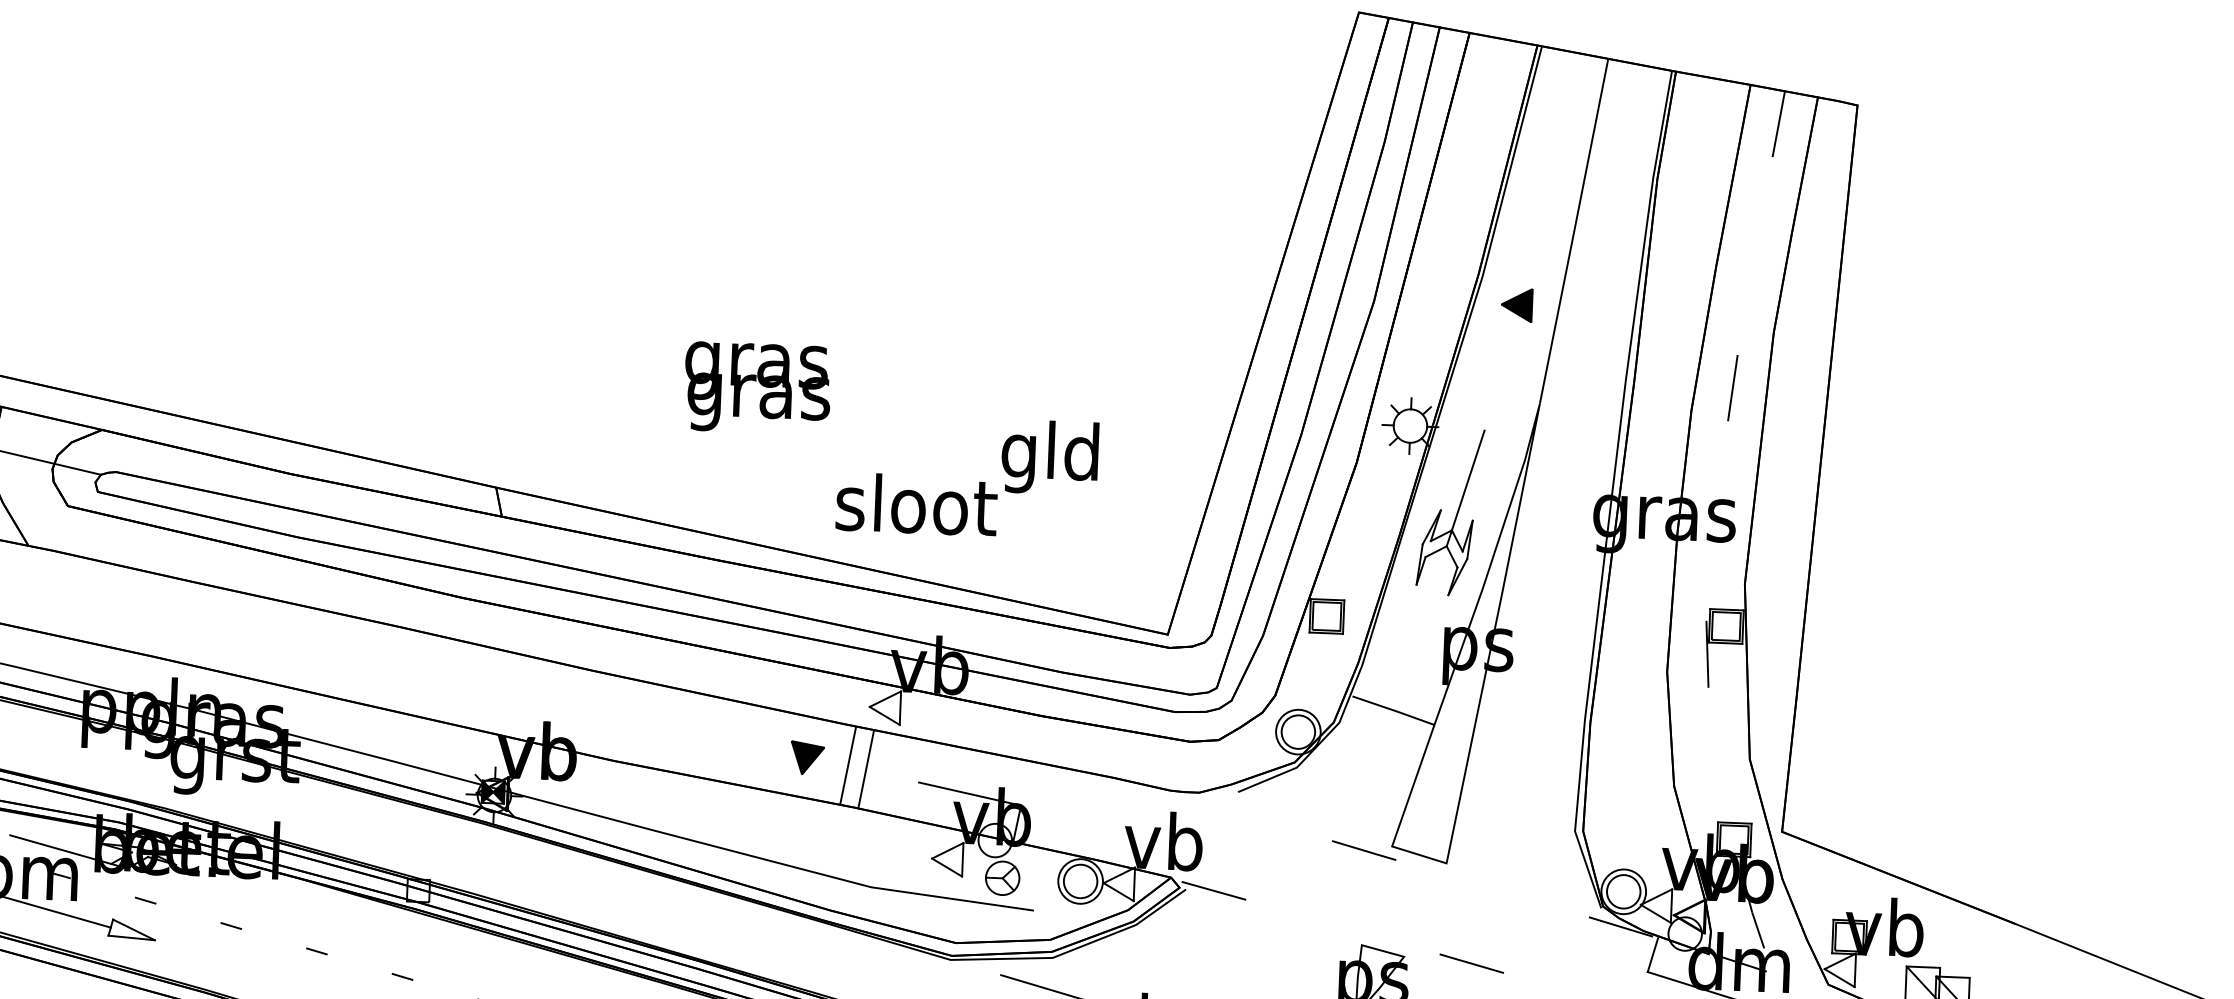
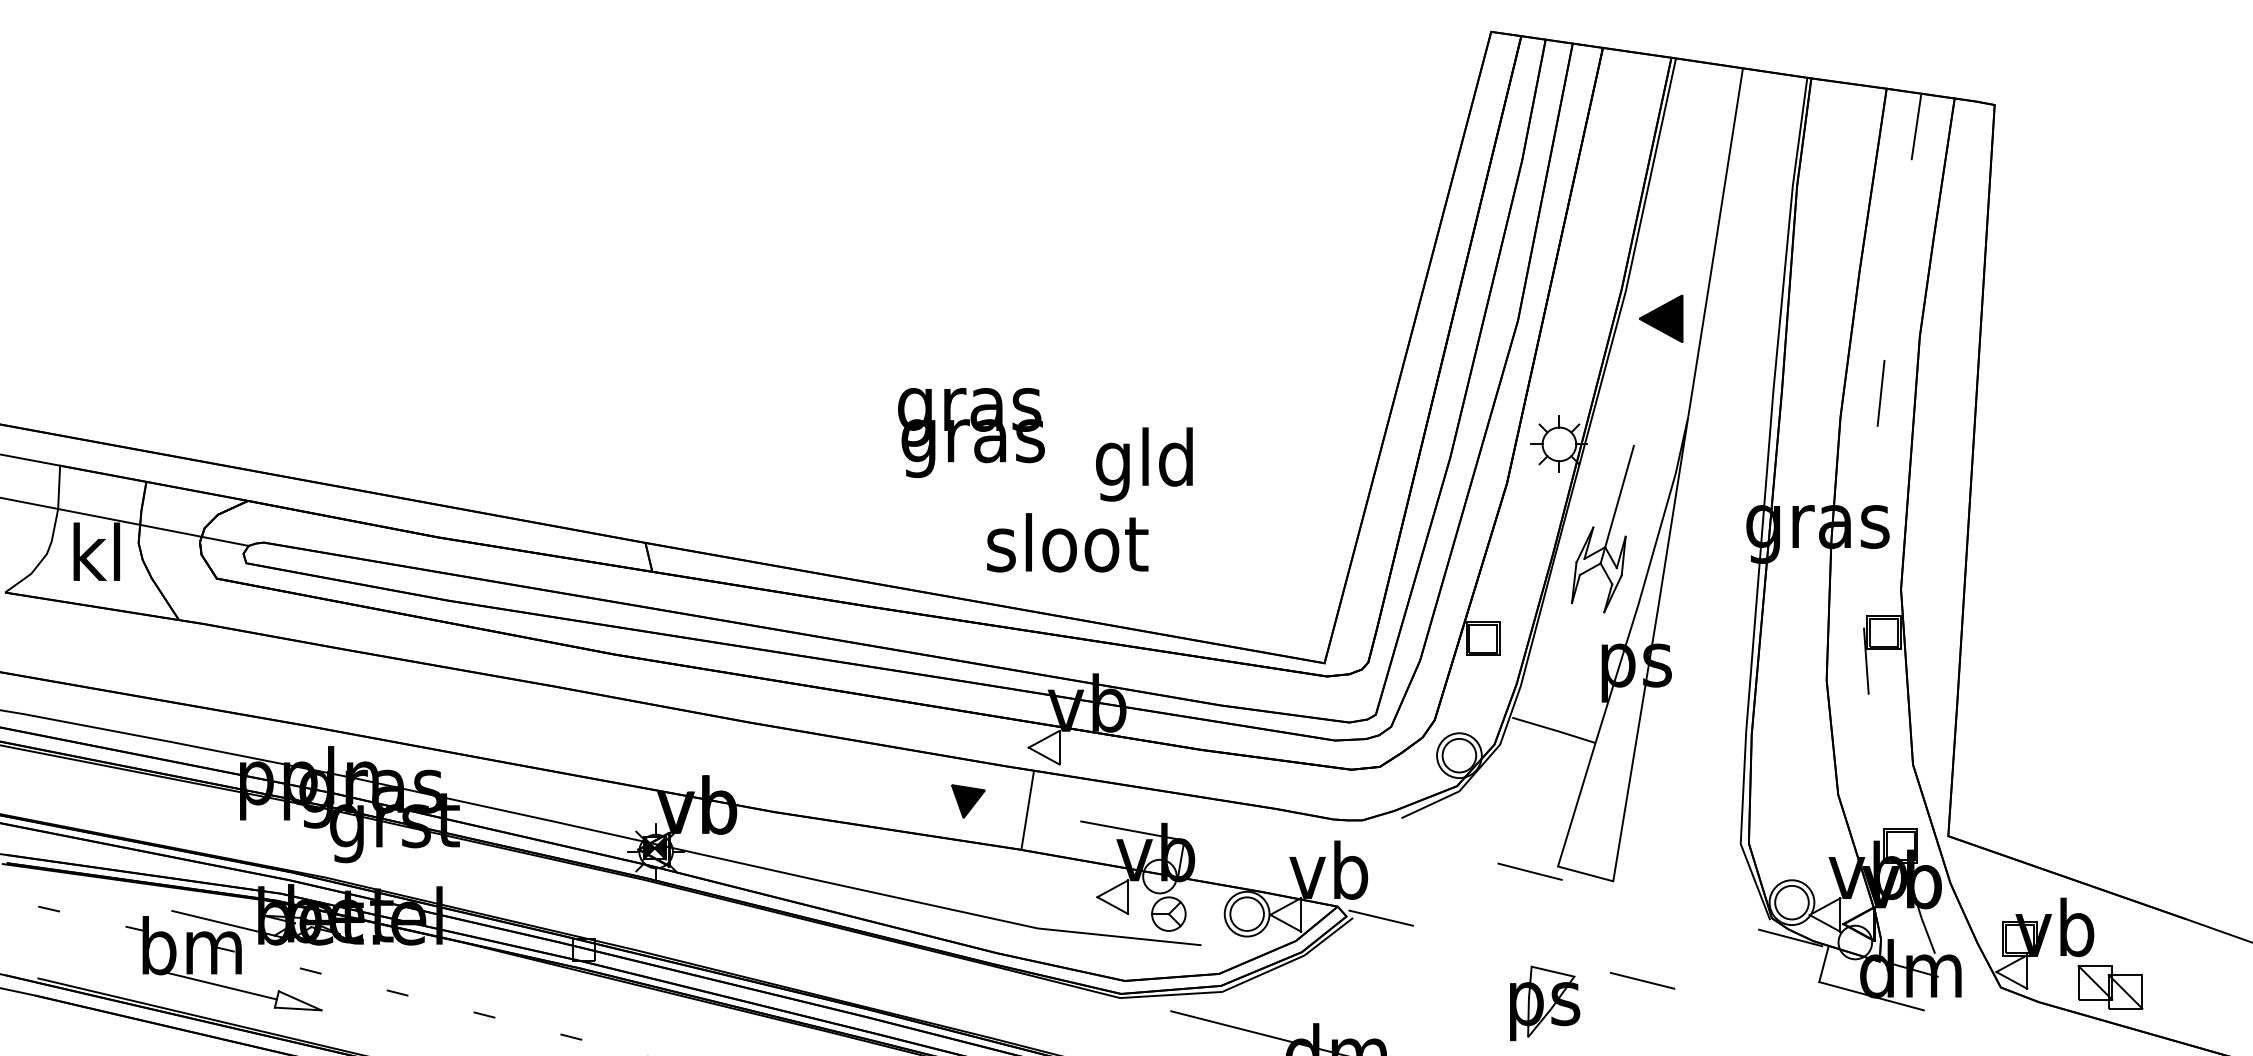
part: (1517, 304) -> (1661, 318), size x1.4
text: (757, 388) -> (971, 433), moved
text: (1050, 457) -> (1144, 464), moved
line: (848, 765) -> (1009, 807), removed

